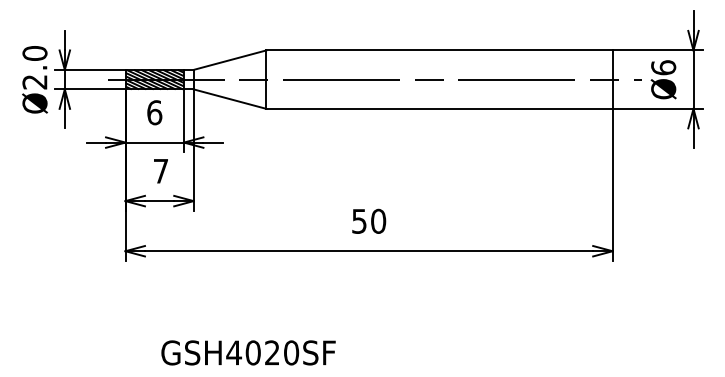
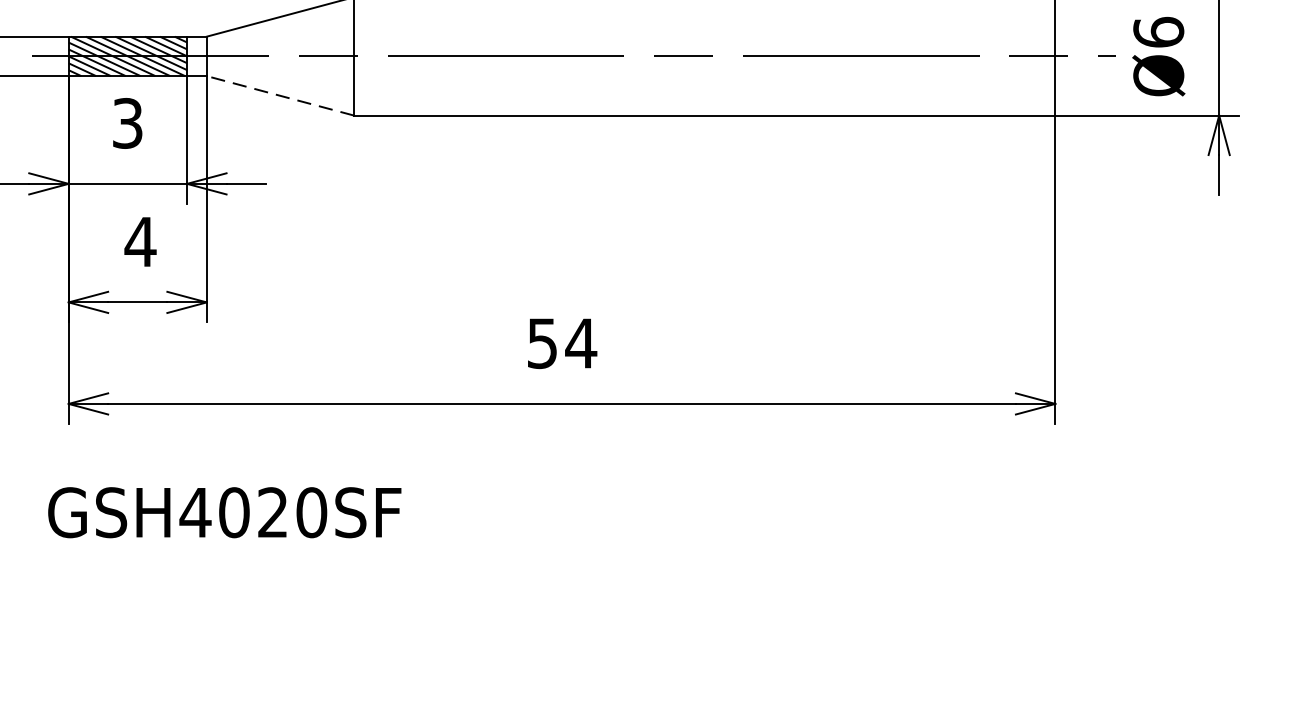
line: (230, 99) -> (281, 96), solid -> dashed
text: (154, 112) -> (127, 122), 6 -> 3
text: (160, 171) -> (139, 242), 7 -> 4
text: (378, 220) -> (581, 341), 50 -> 54
text: (248, 352) -> (224, 511), moved

